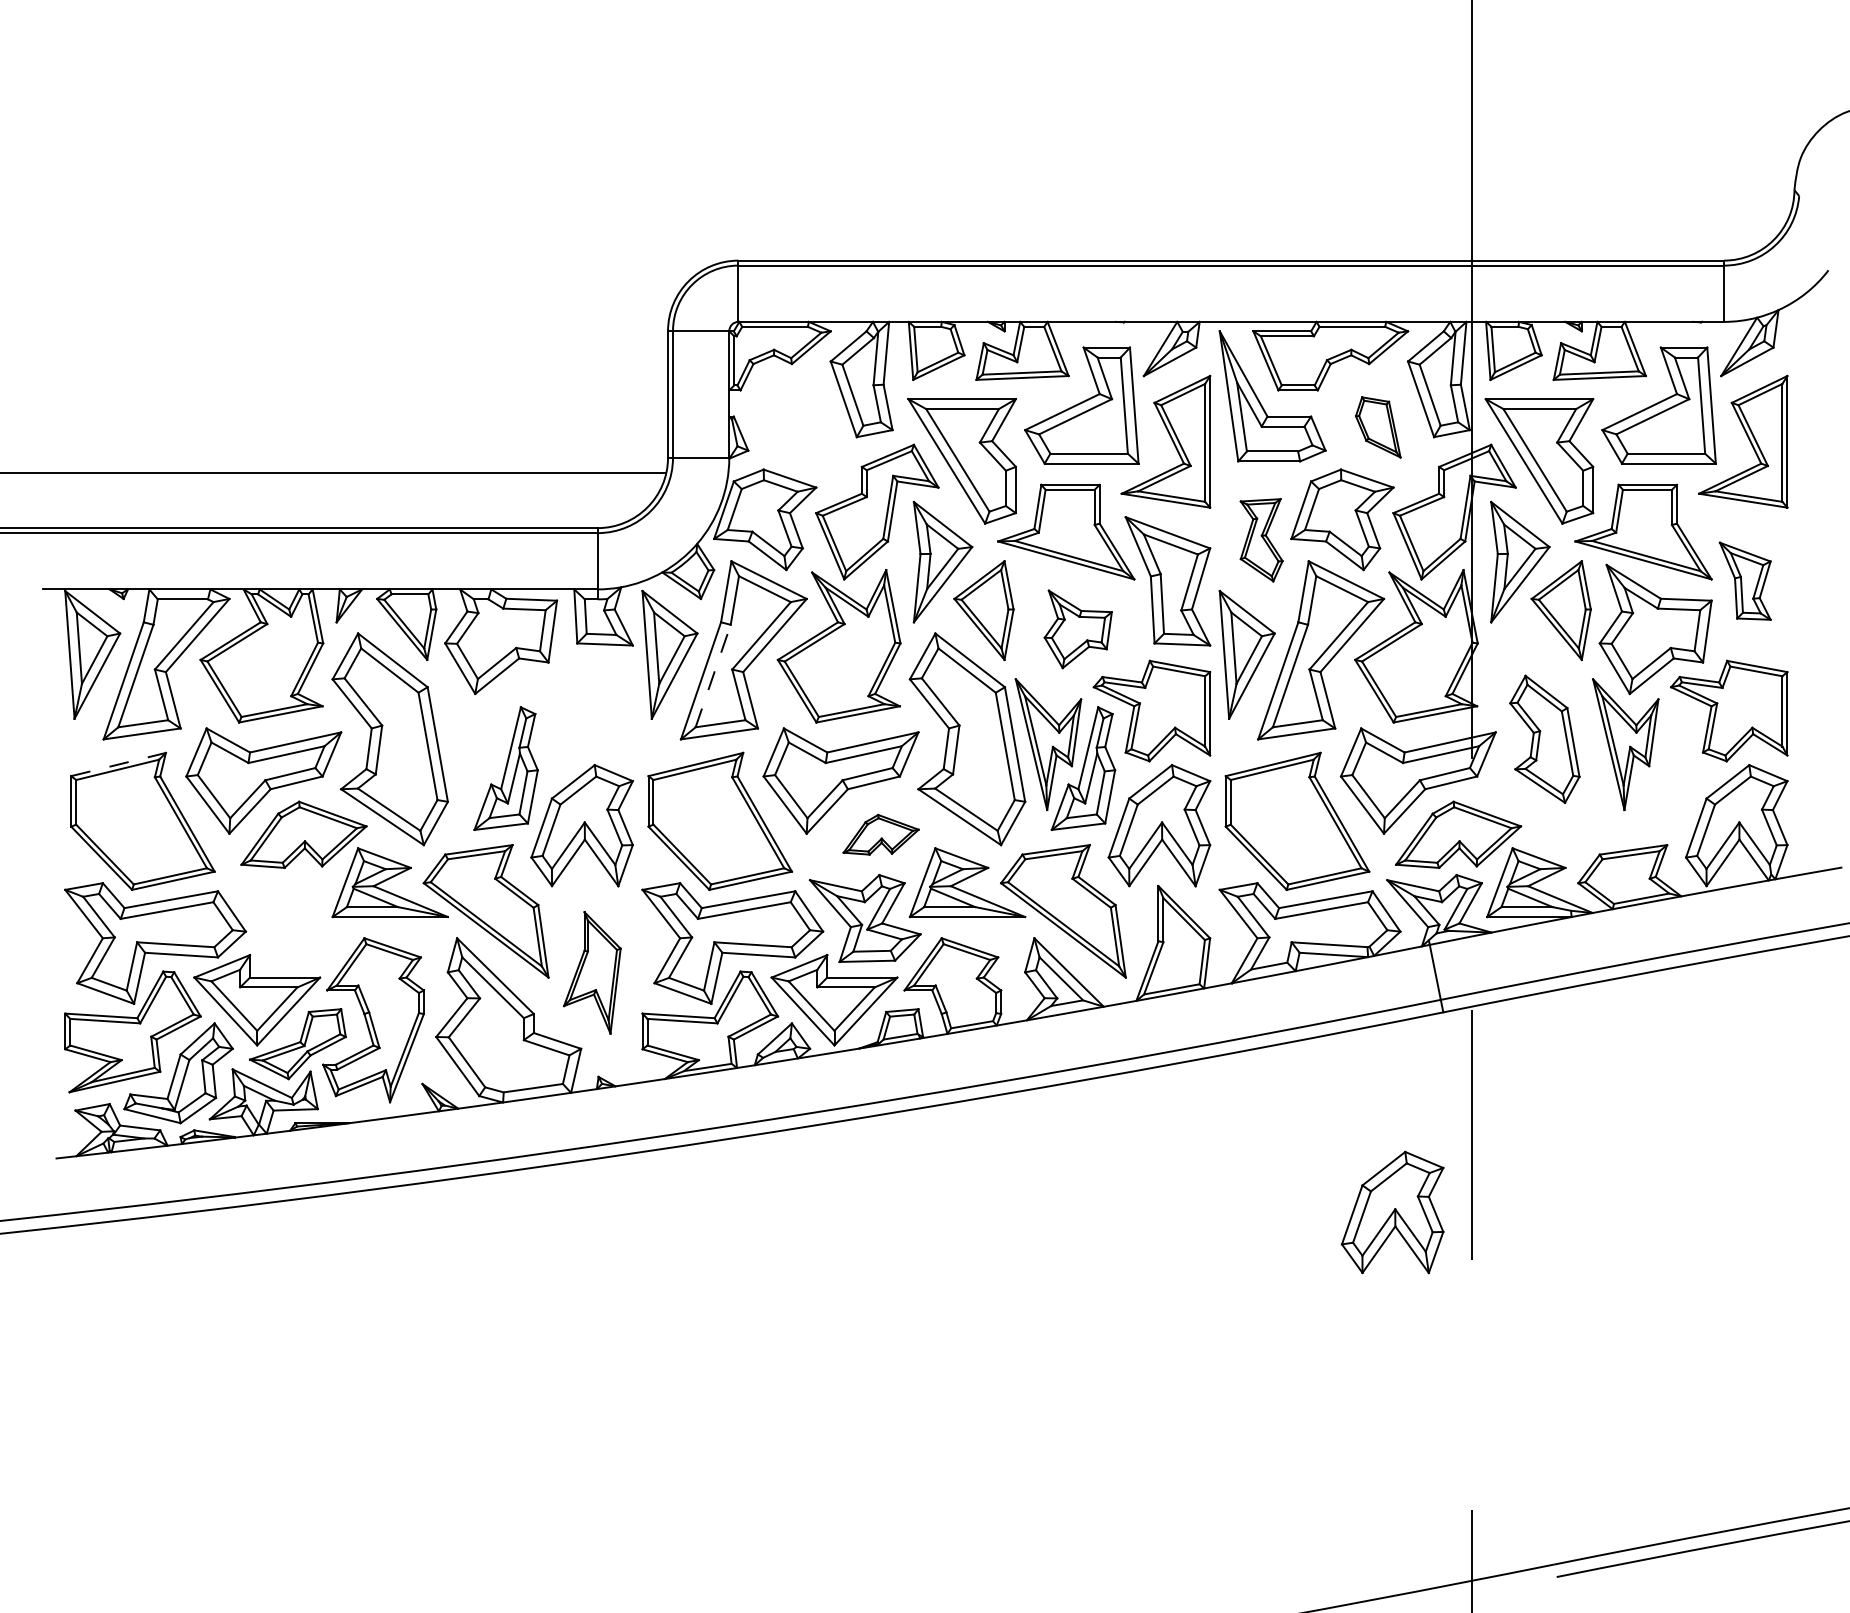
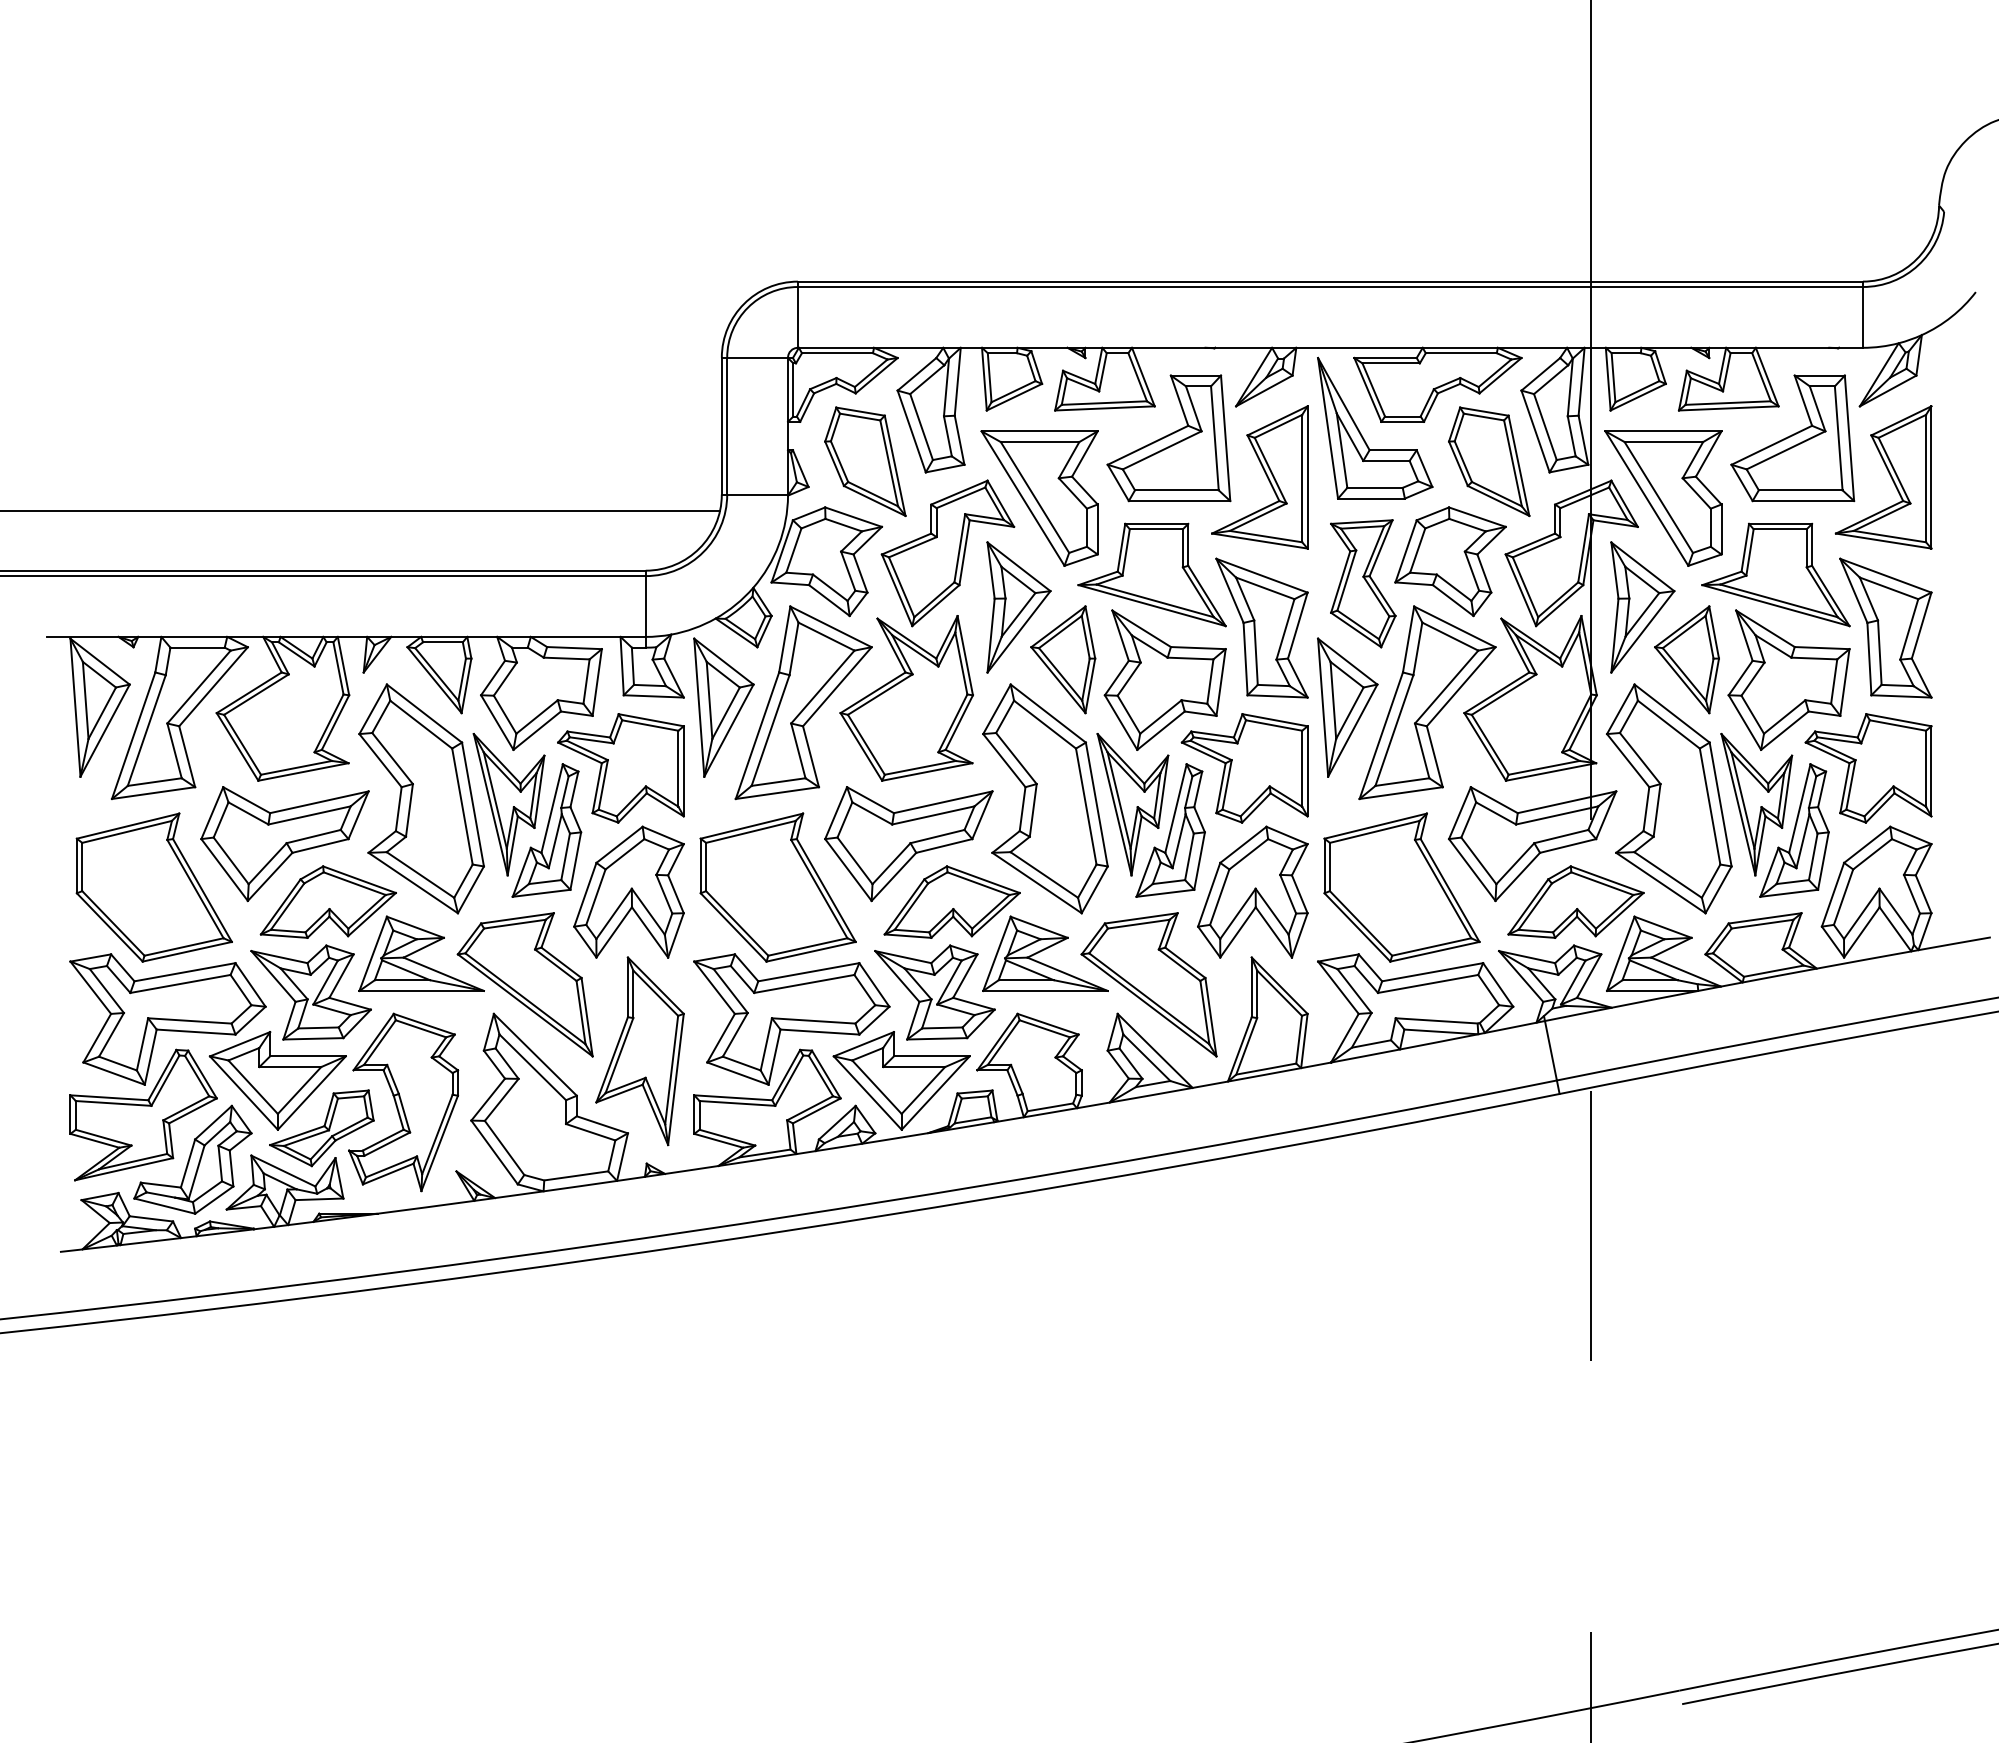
part: (800, 427) -> (865, 461), added
part: (1378, 427) -> (1489, 461), size x1.67
part: (1261, 539) -> (1363, 583), size x1.43
part: (1744, 580) -> (1885, 627), size x1.67
part: (1077, 628) -> (1164, 679), size x1.67
line: (713, 676) -> (770, 730), dashed -> solid
part: (574, 711) -> (620, 768), added
part: (1545, 738) -> (1669, 798), size x1.67
part: (470, 744) -> (508, 804), added
line: (118, 764) -> (128, 826), dashed -> solid
part: (1660, 768) -> (1794, 830), added
part: (880, 834) -> (951, 901), size x1.67
part: (287, 918) -> (310, 992), added
part: (591, 973) -> (639, 1051), size x1.43
part: (1392, 1211) -> (1504, 1309), removed

